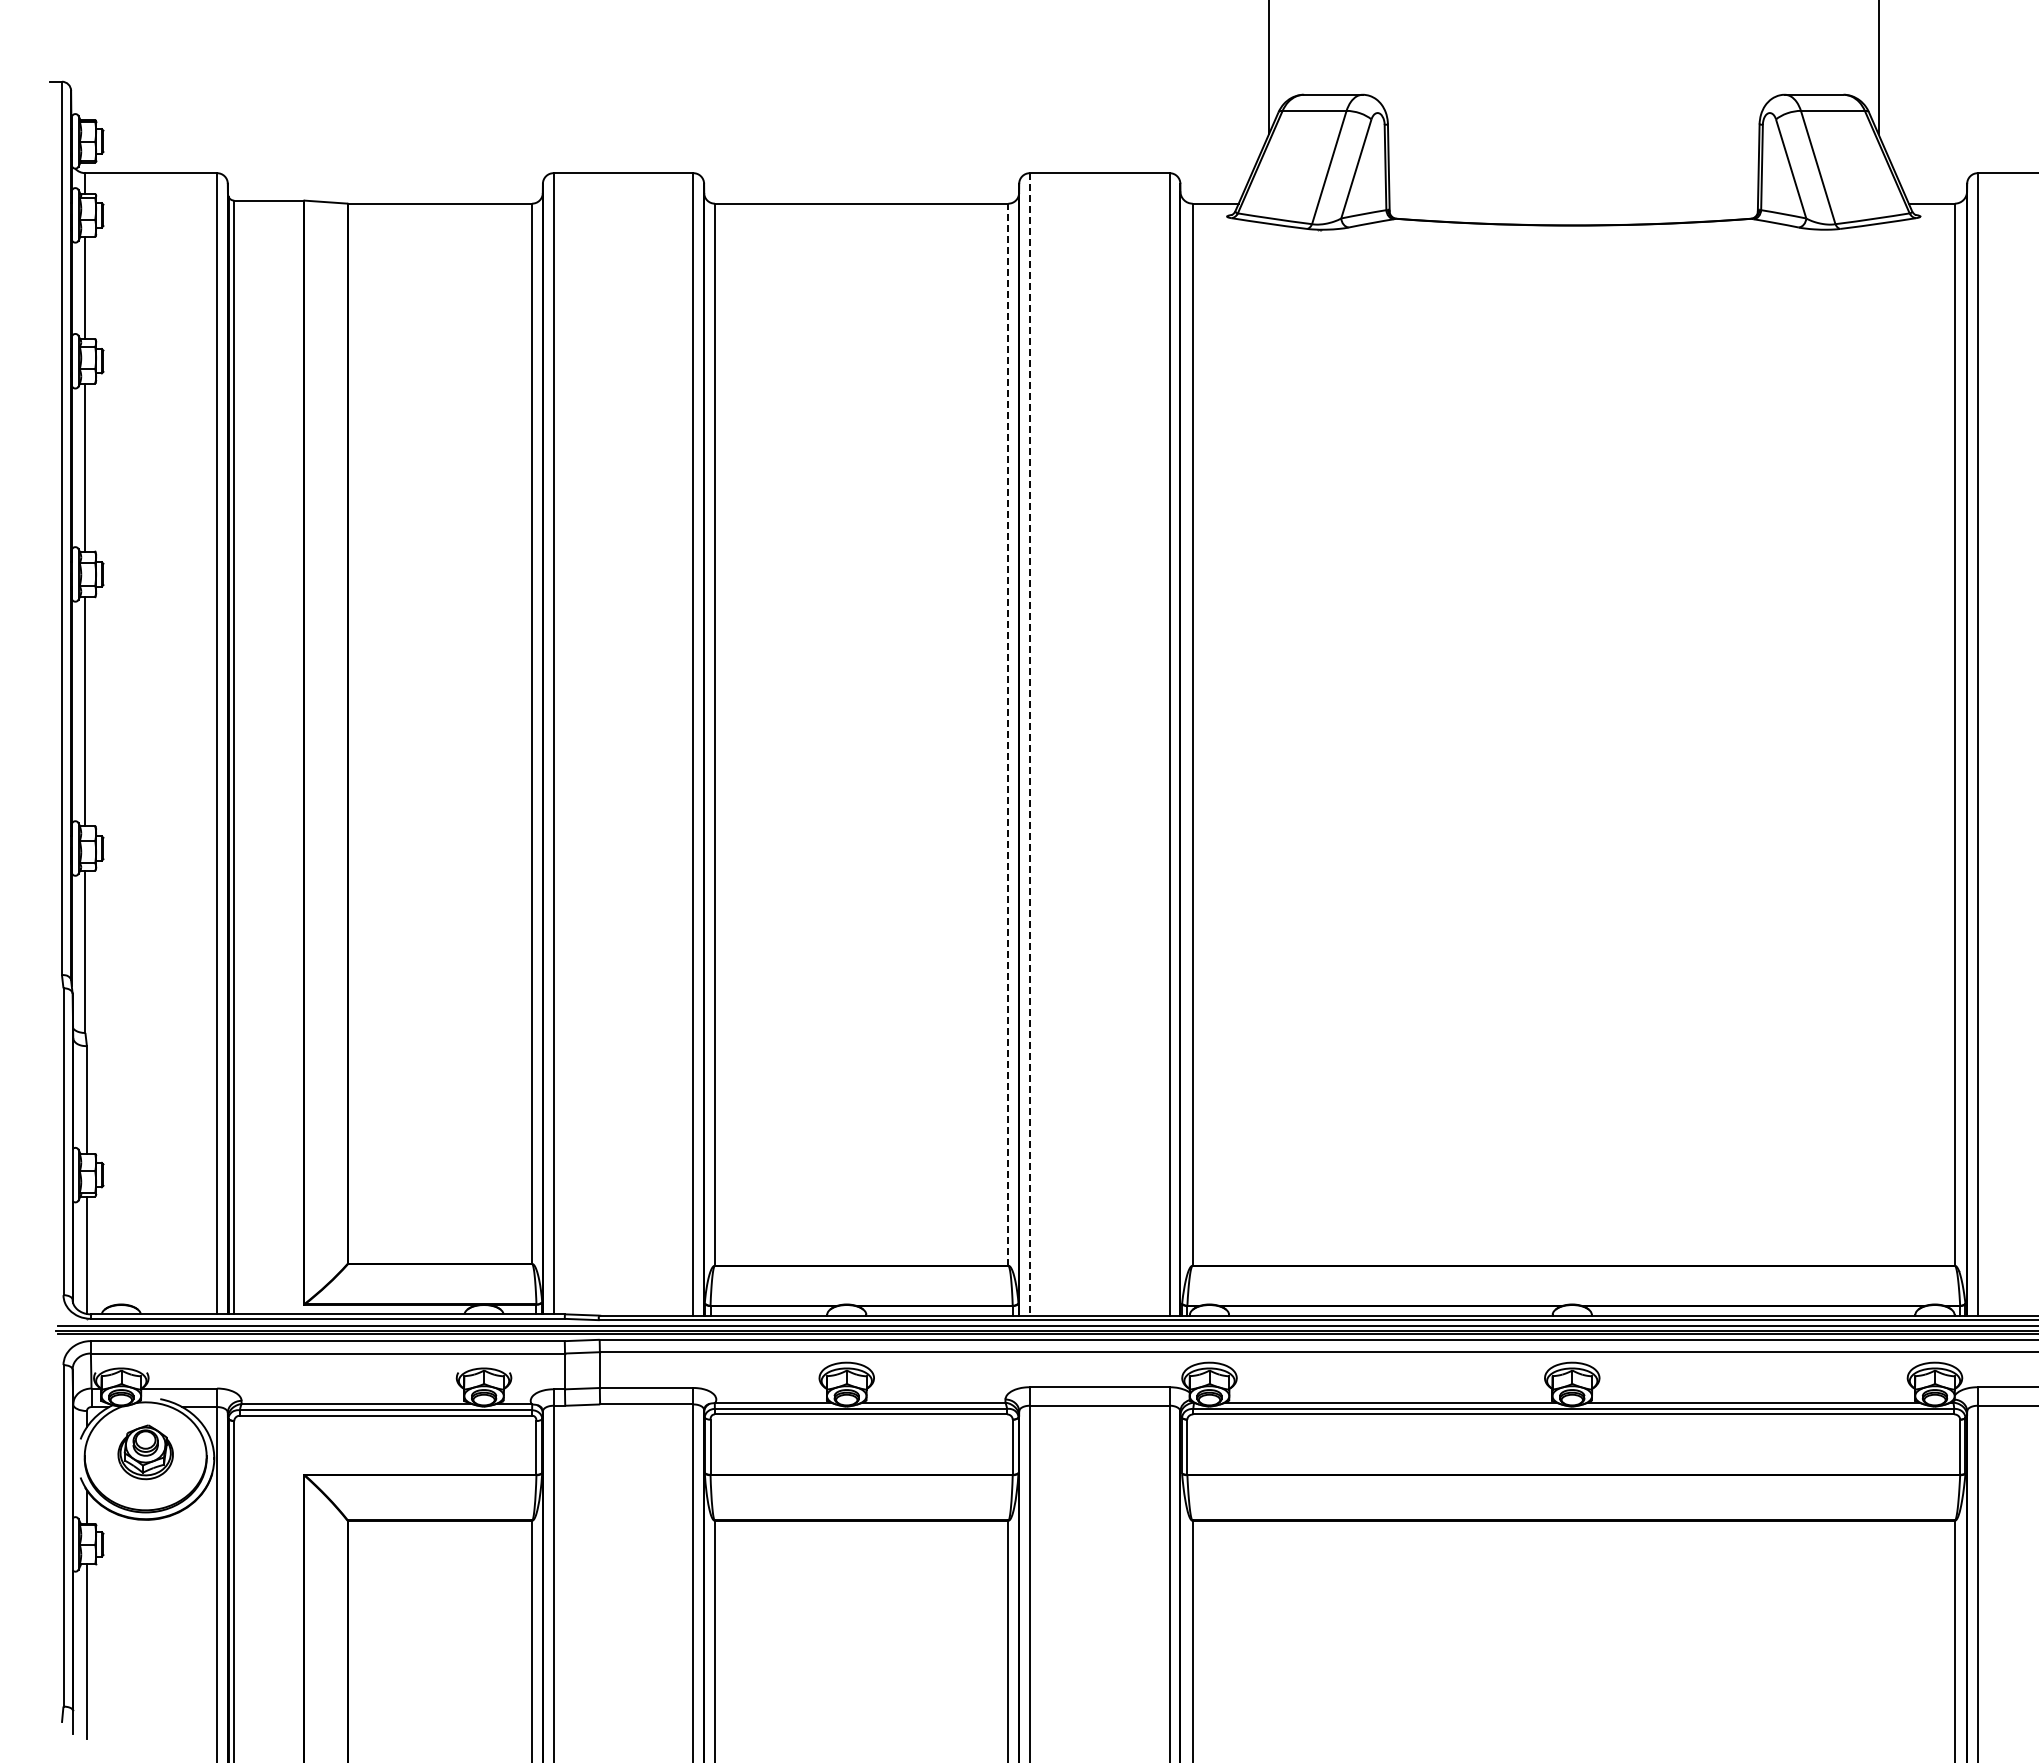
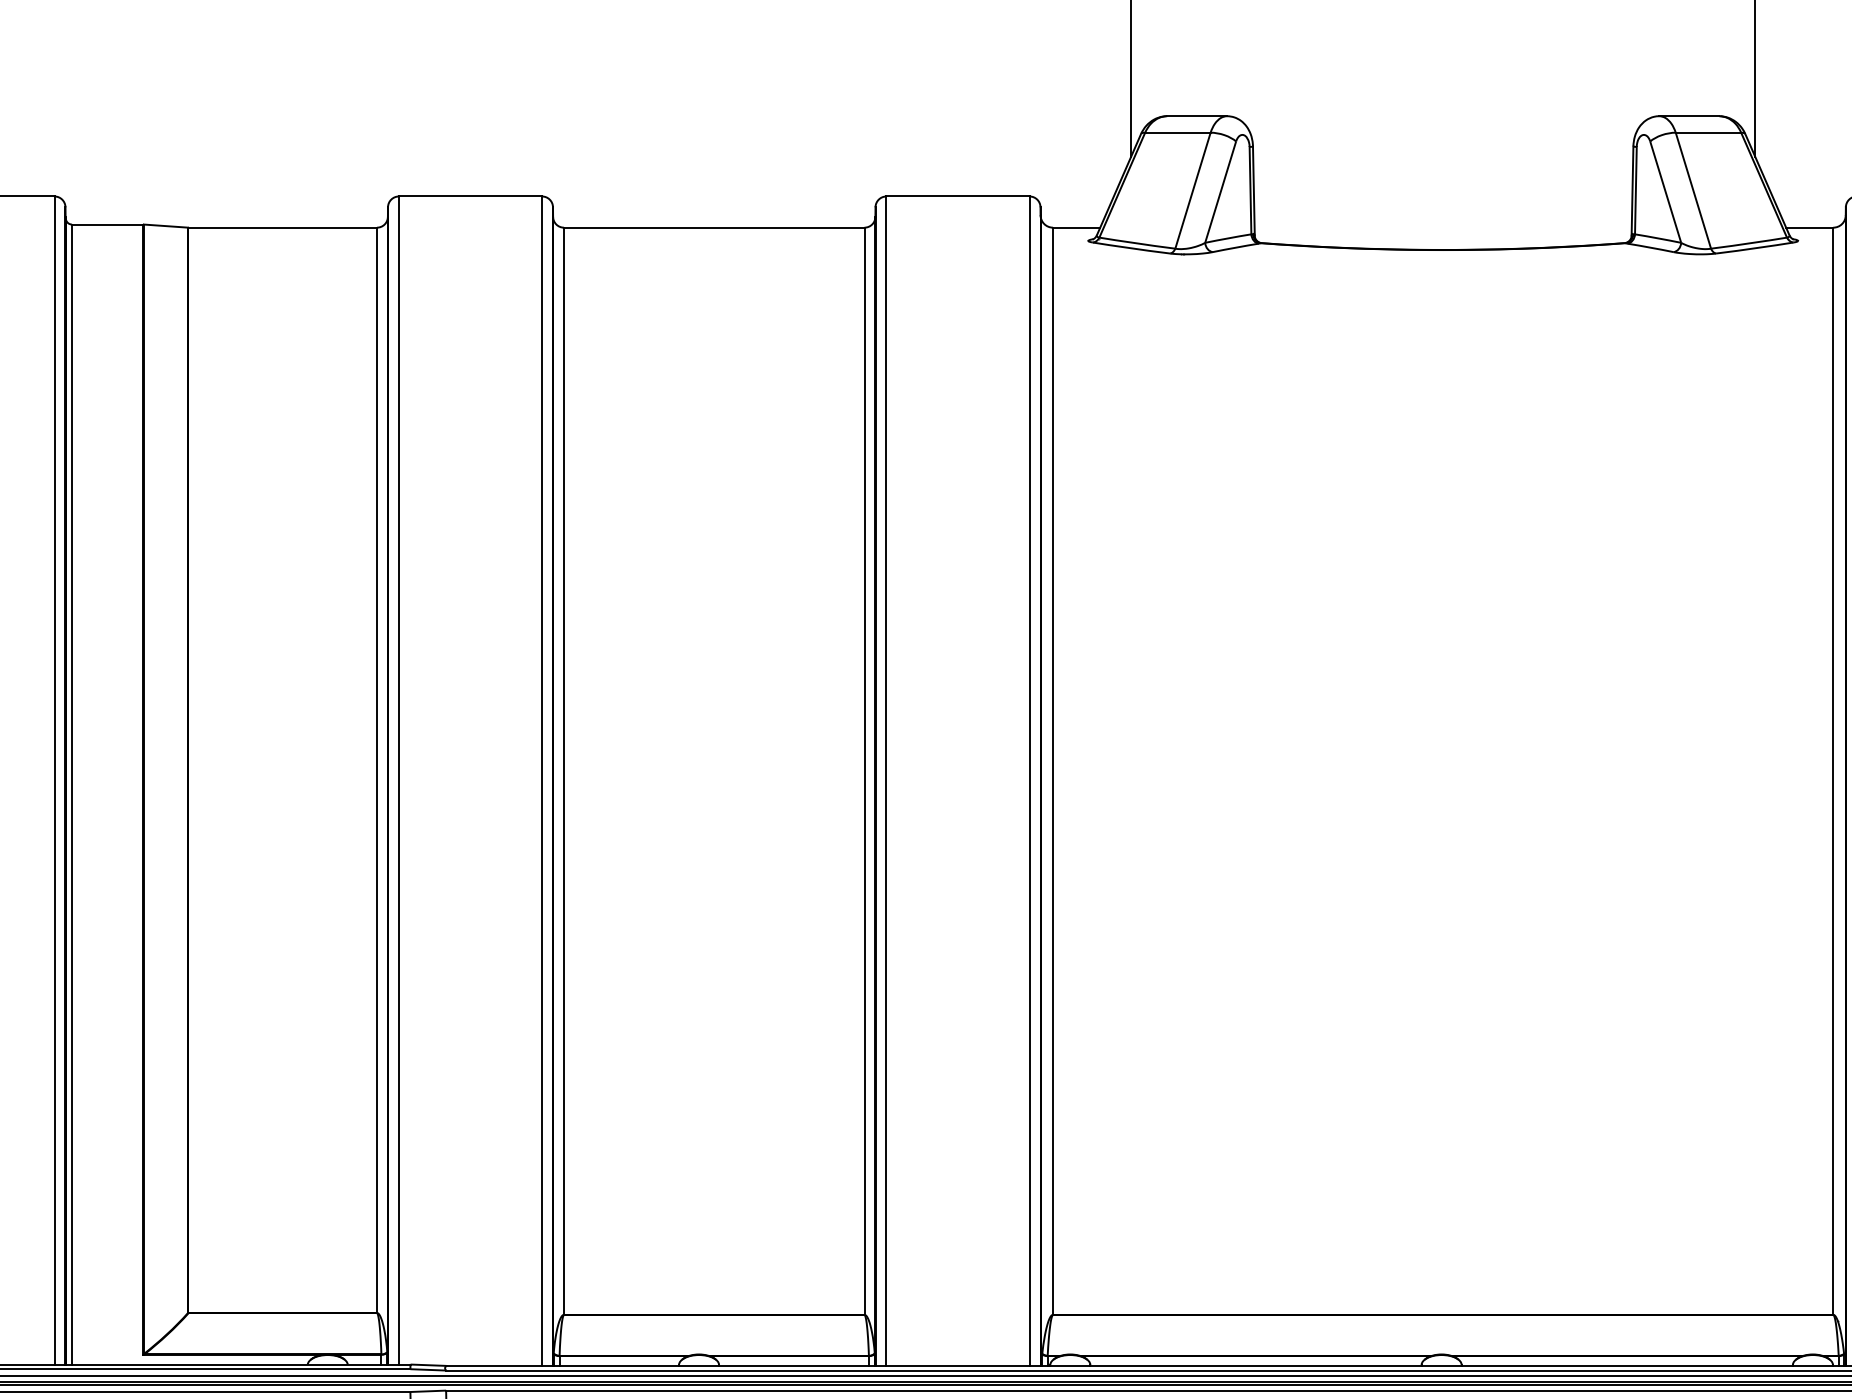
line: (1008, 734) -> (864, 771), dashed -> solid
line: (1029, 744) -> (886, 781), dashed -> solid

